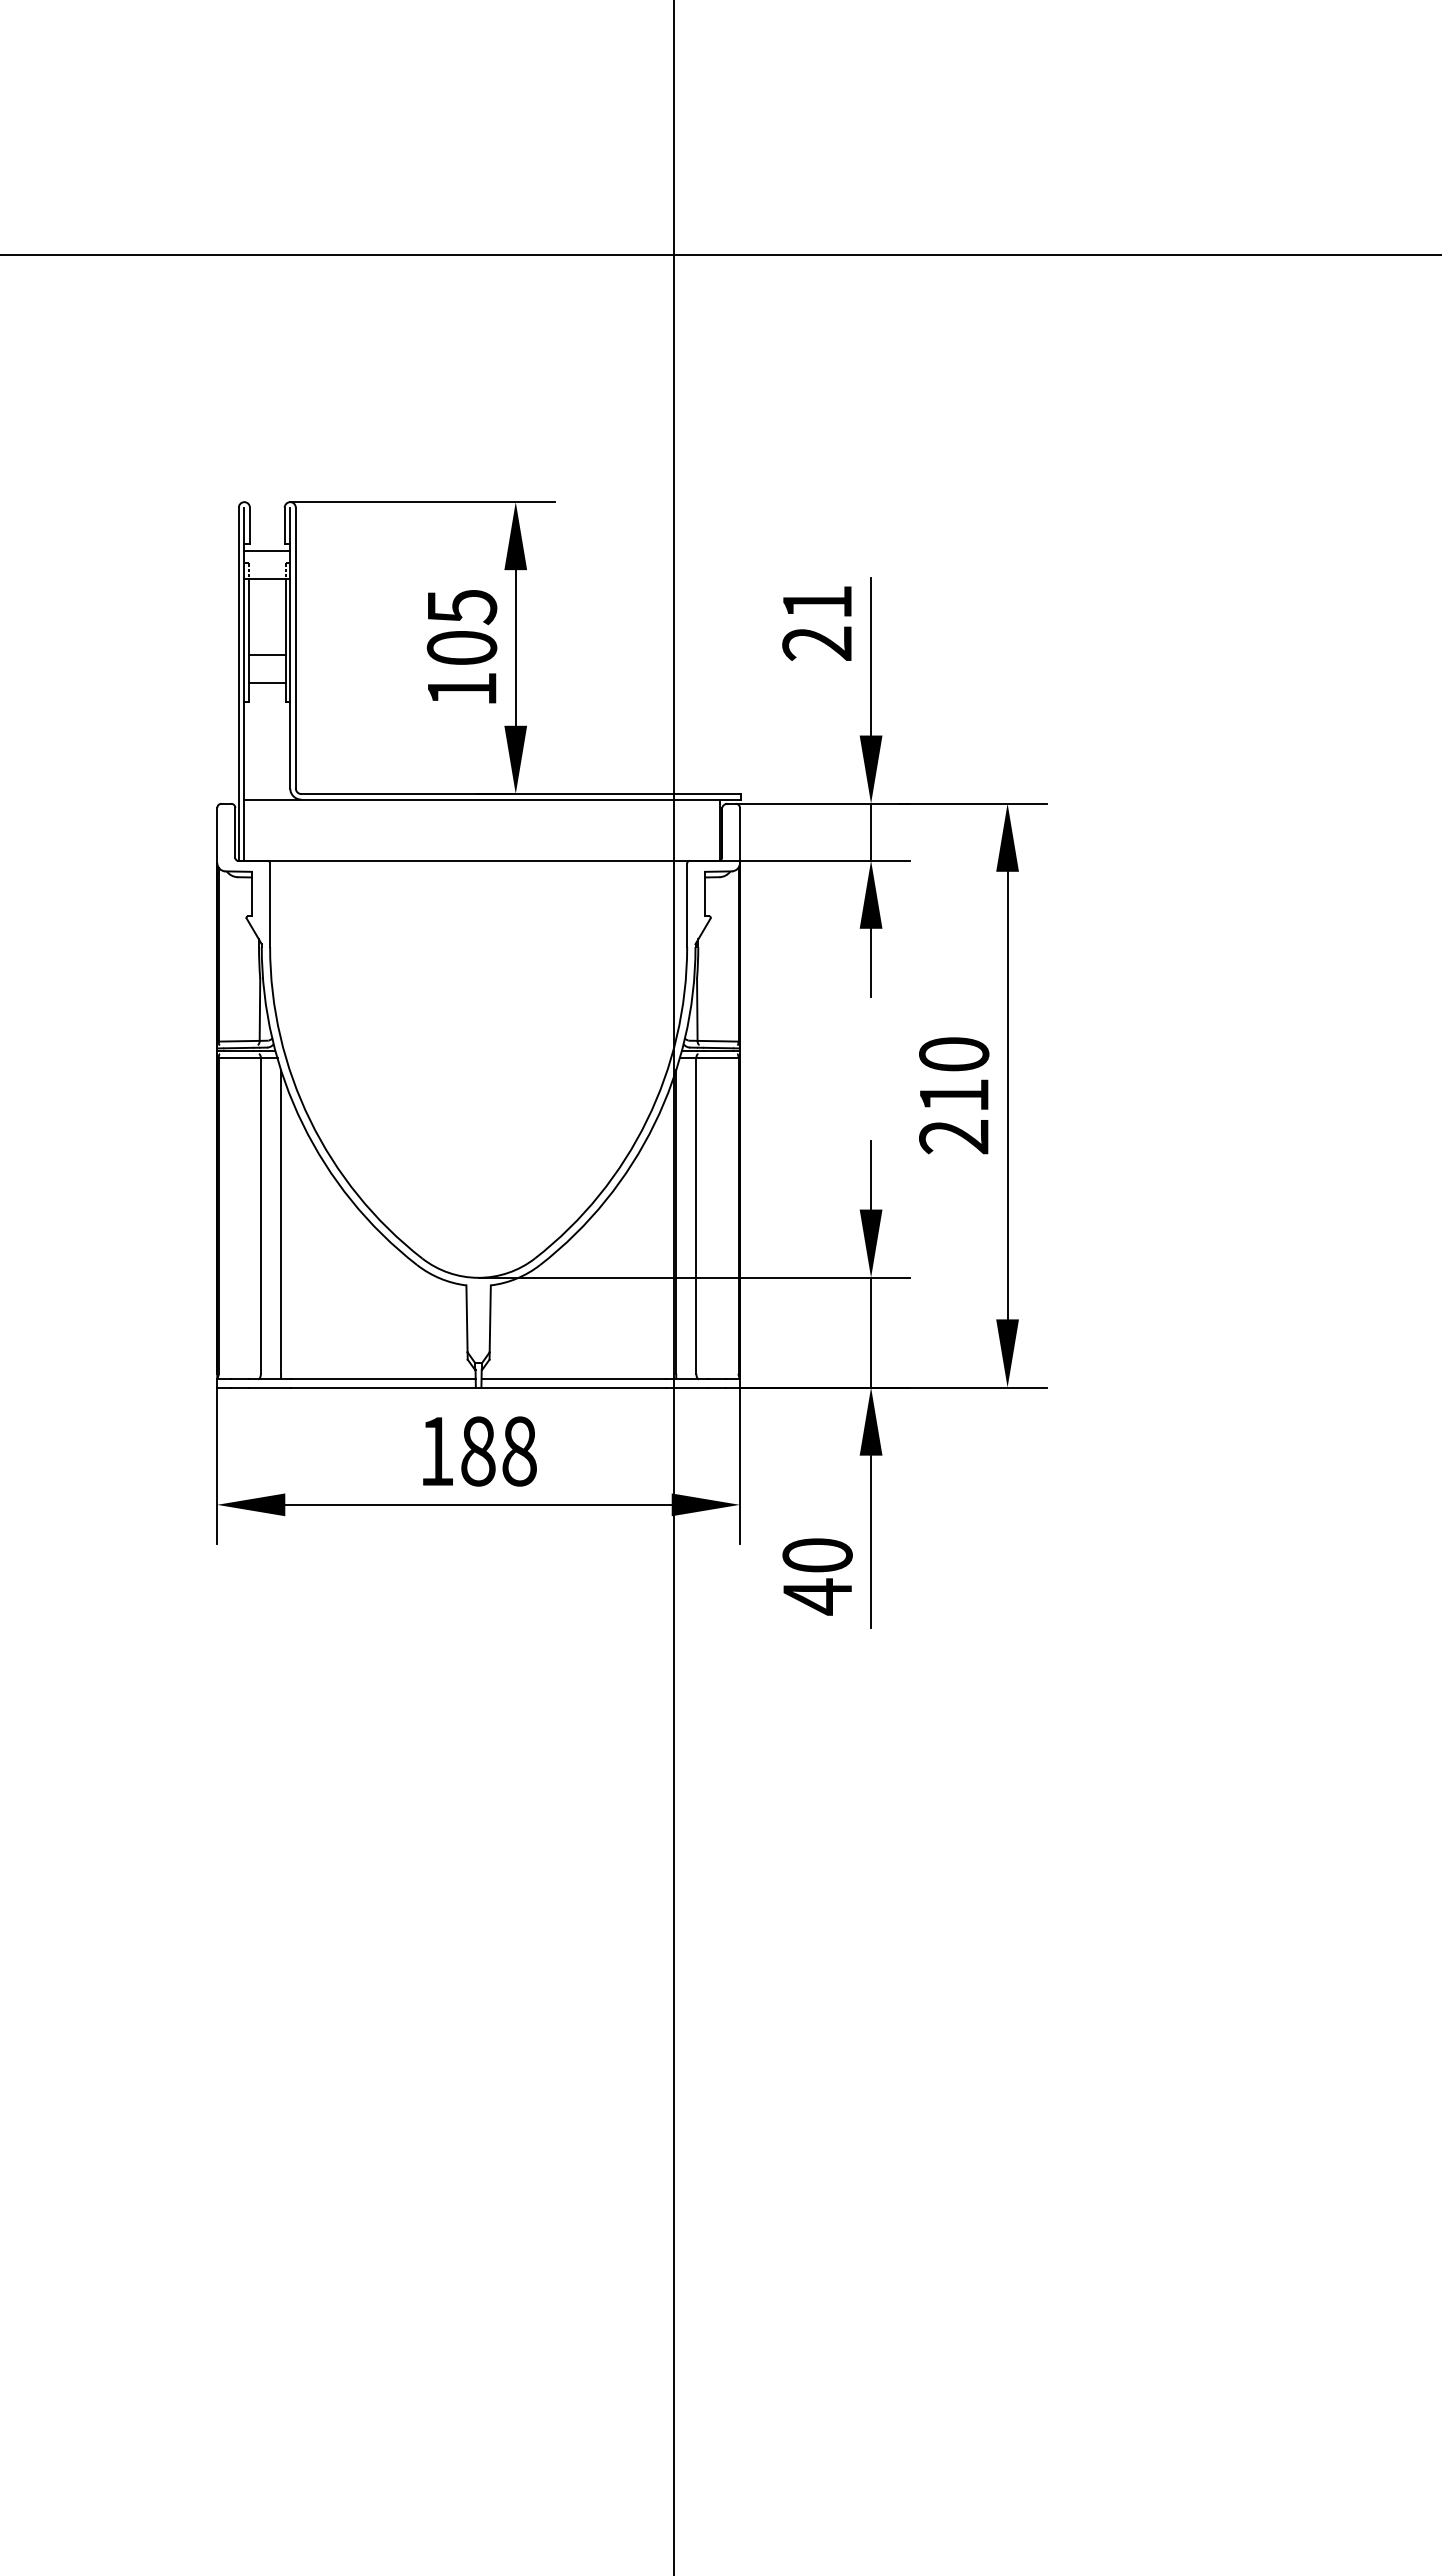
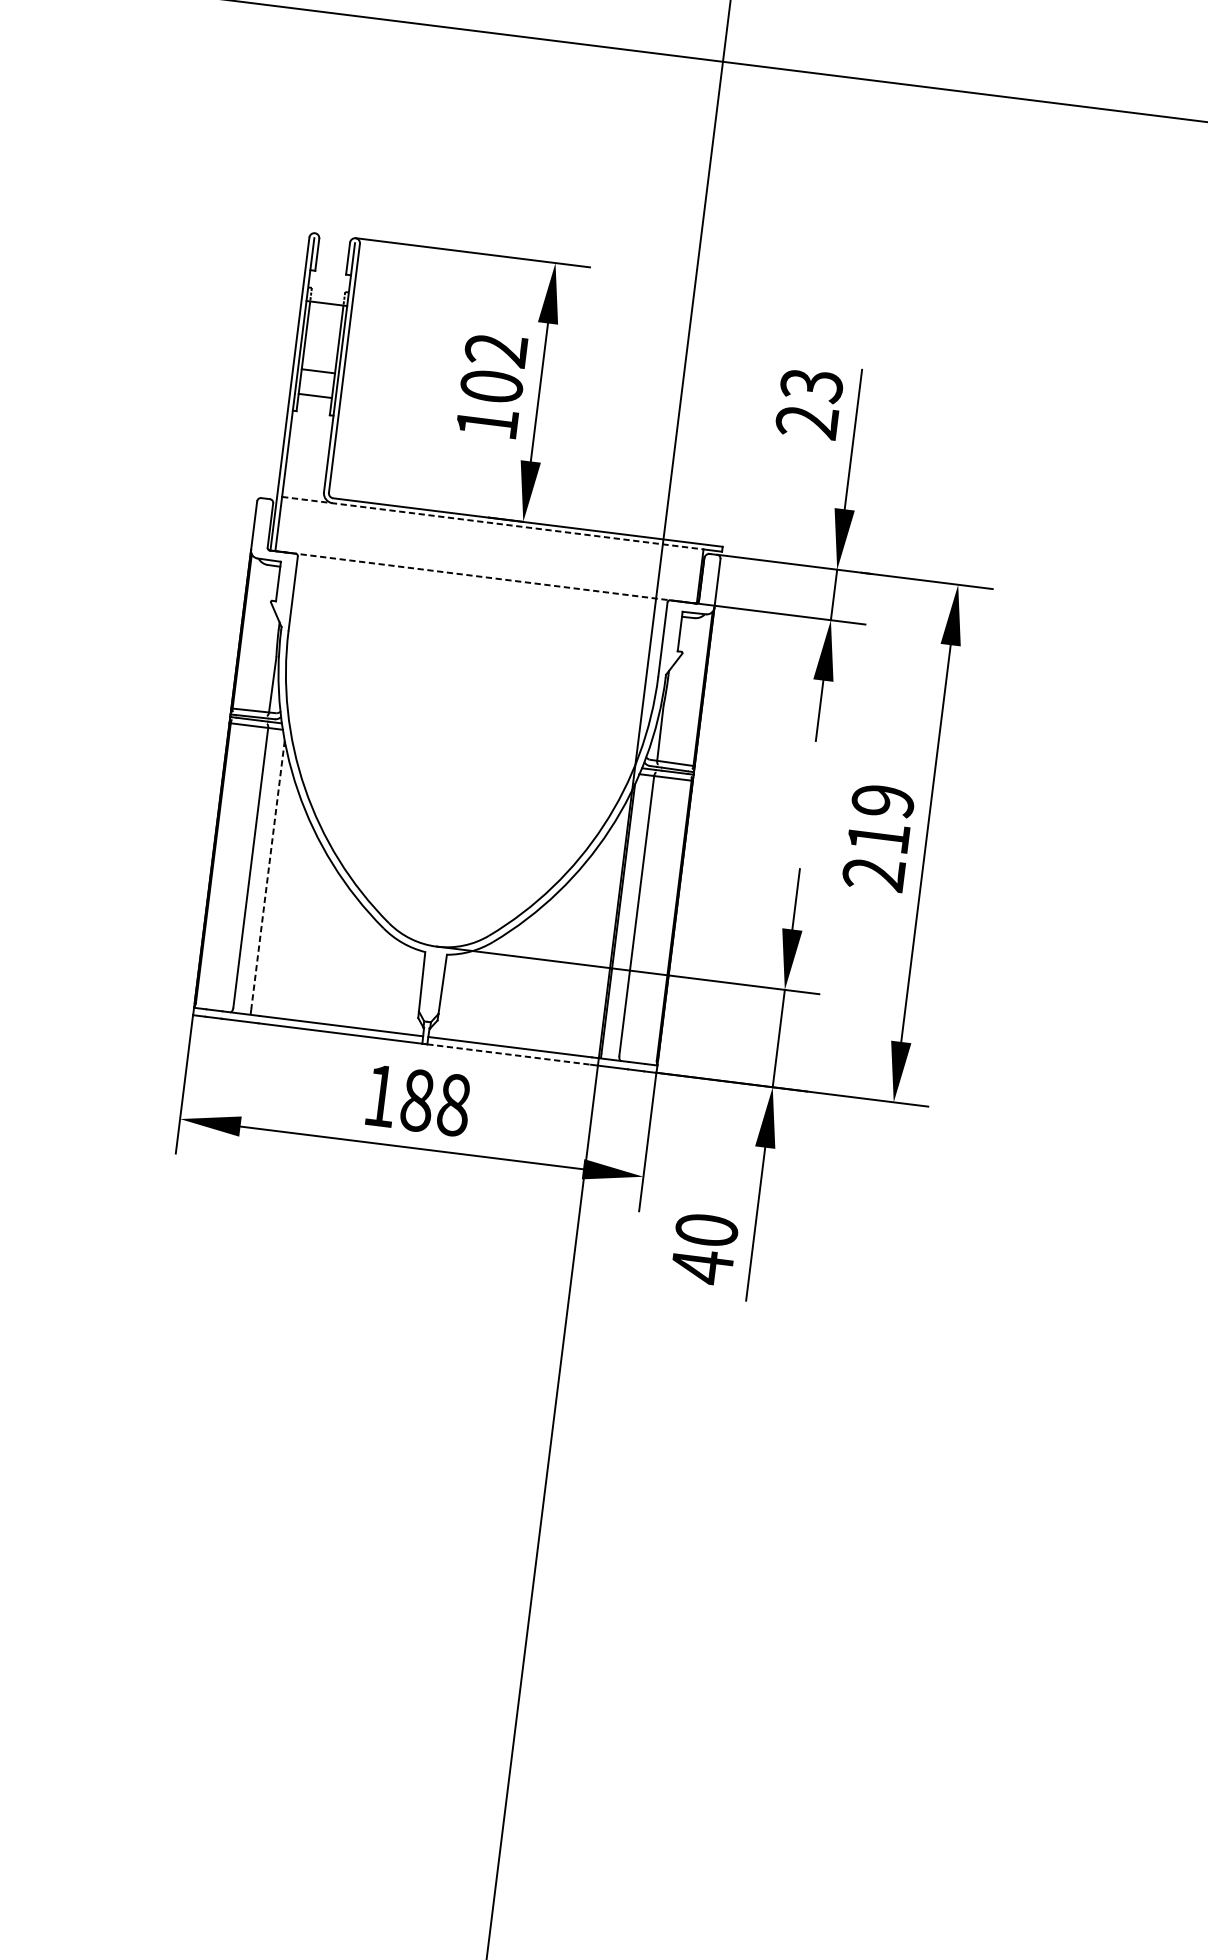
line: (267, 550) -> (330, 278), removed
text: (817, 602) -> (811, 385), 21 -> 23
text: (461, 607) -> (495, 350), 105 -> 102
line: (482, 799) -> (493, 523), solid -> dashed
line: (482, 860) -> (486, 577), solid -> dashed
text: (954, 1054) -> (883, 801), 210 -> 219
line: (281, 1221) -> (268, 874), solid -> dashed
line: (574, 1387) -> (509, 1054), solid -> dashed

